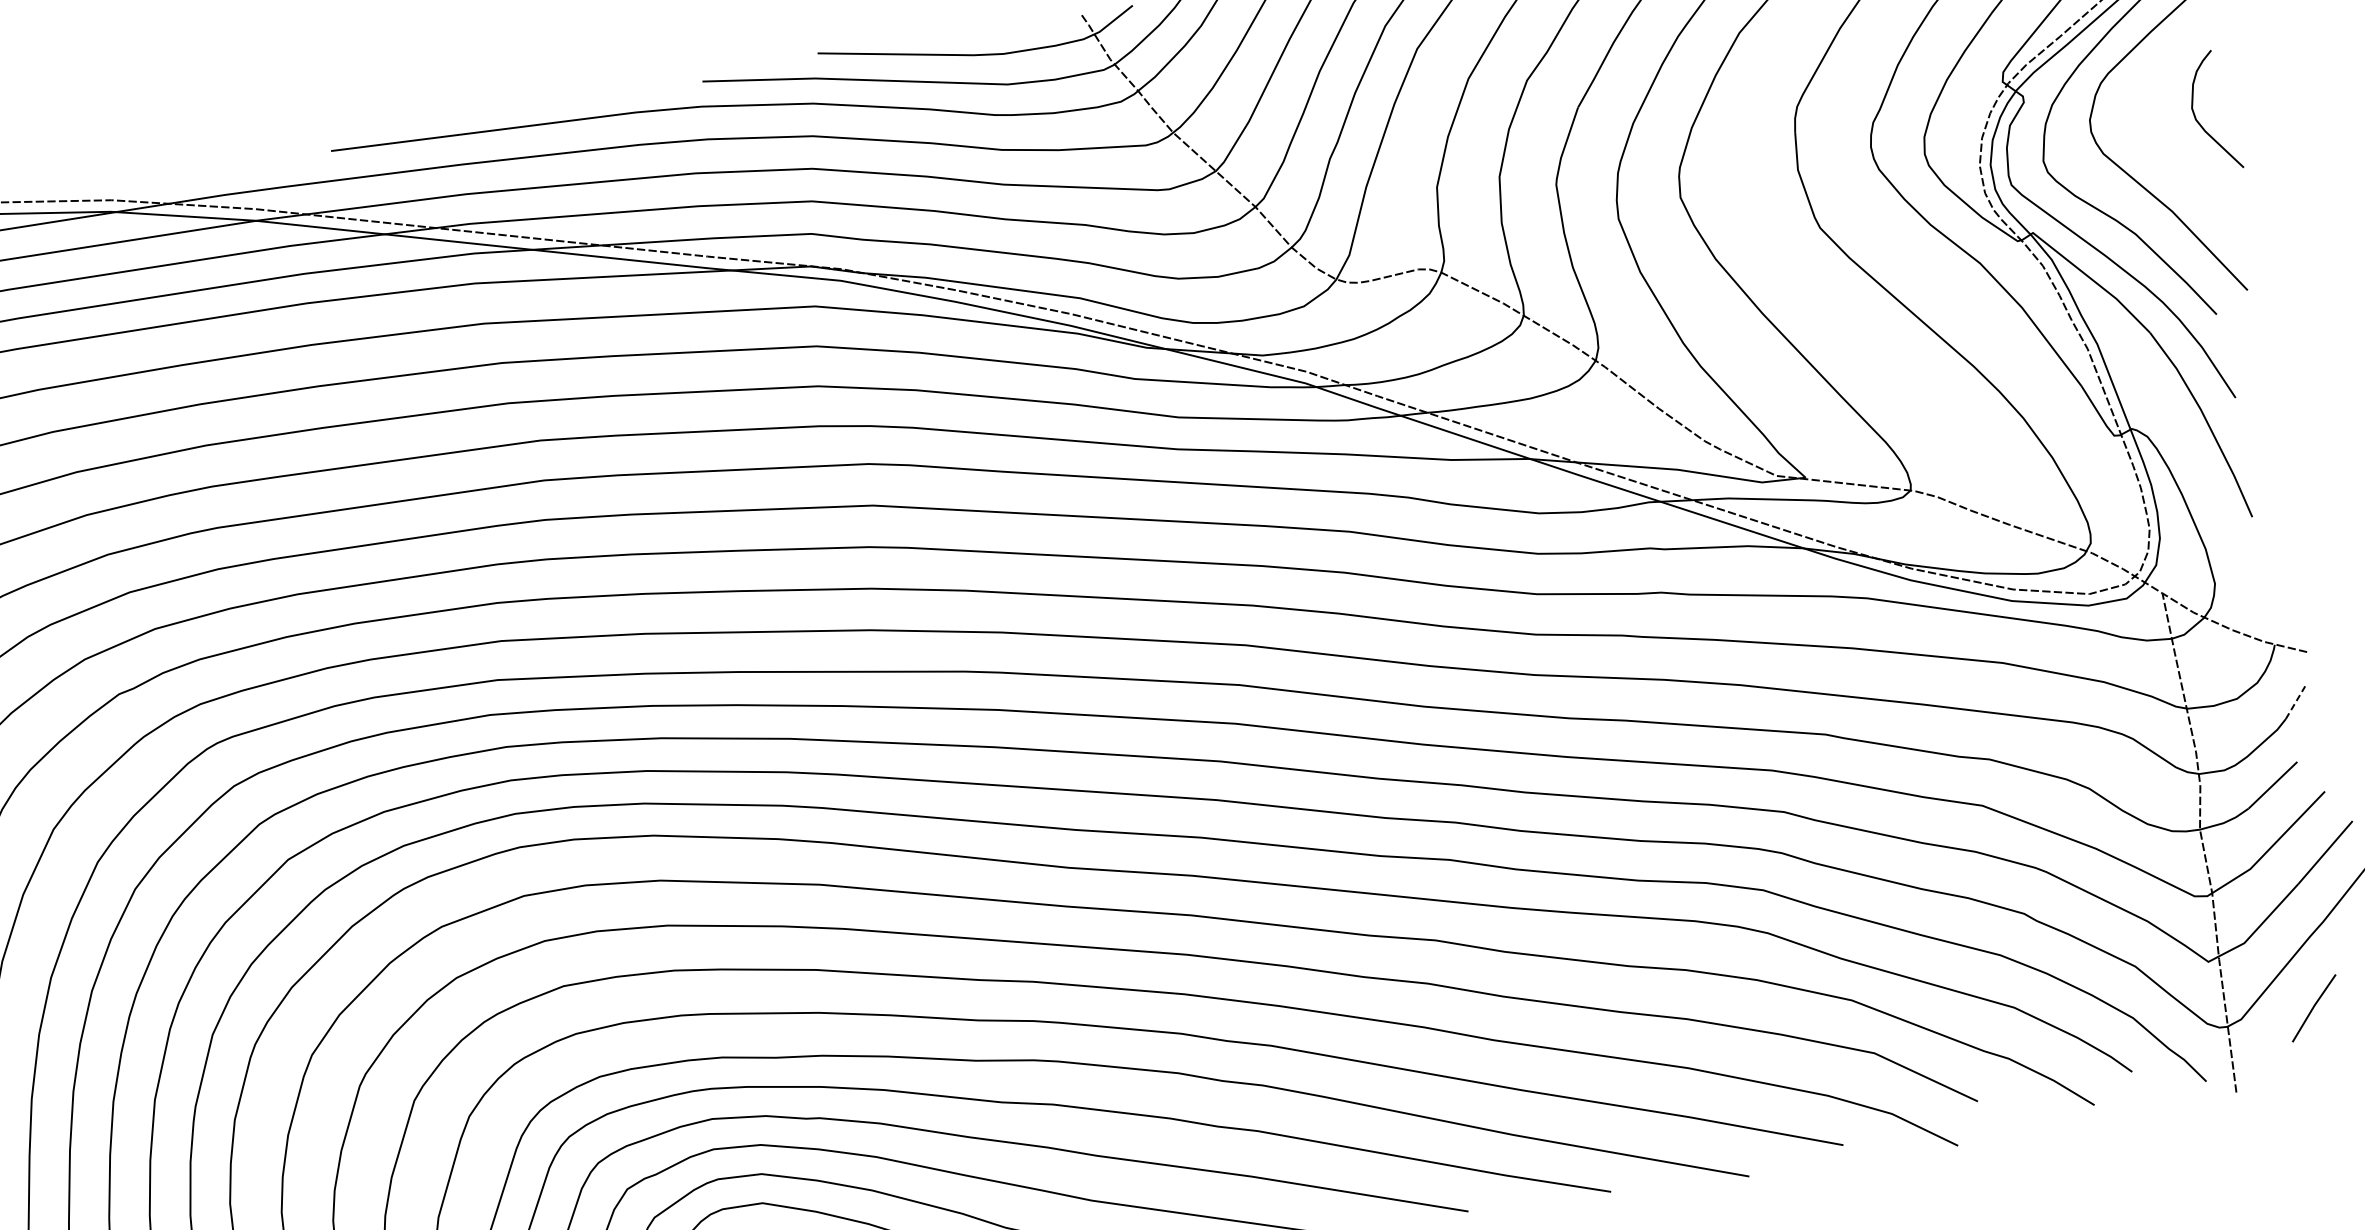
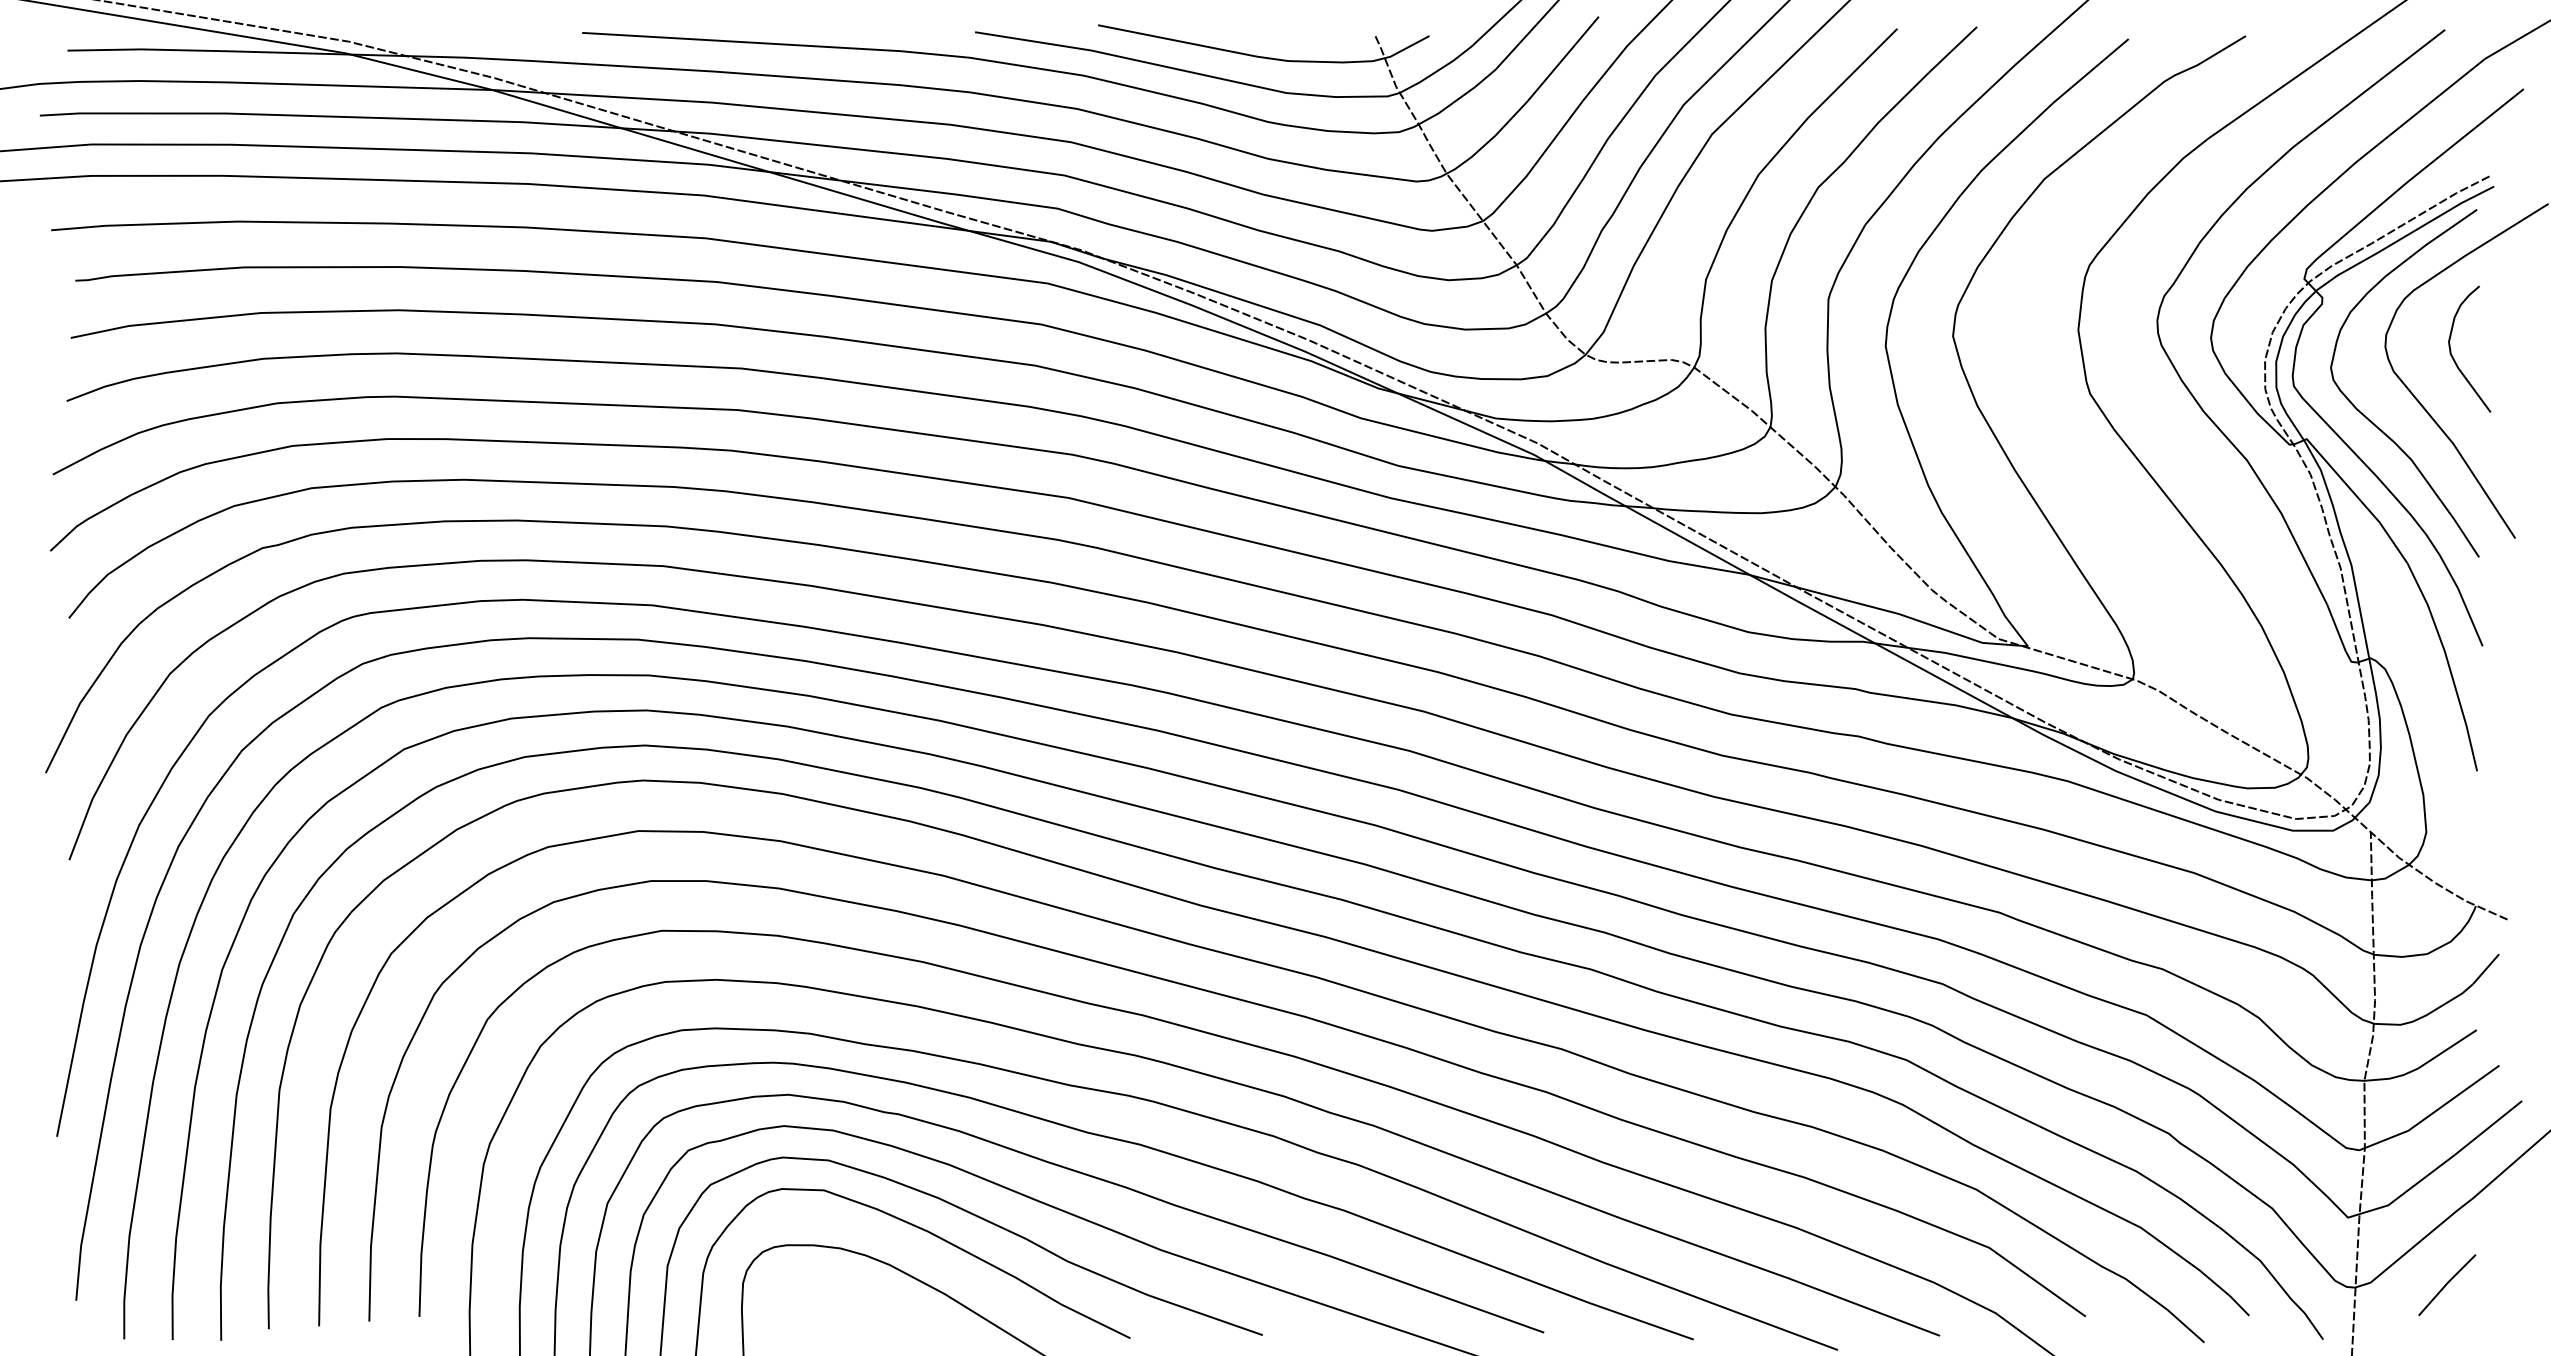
curve: (2198, 121) -> (2453, 356), moved
line: (2295, 702) -> (2486, 969), dashed -> solid

